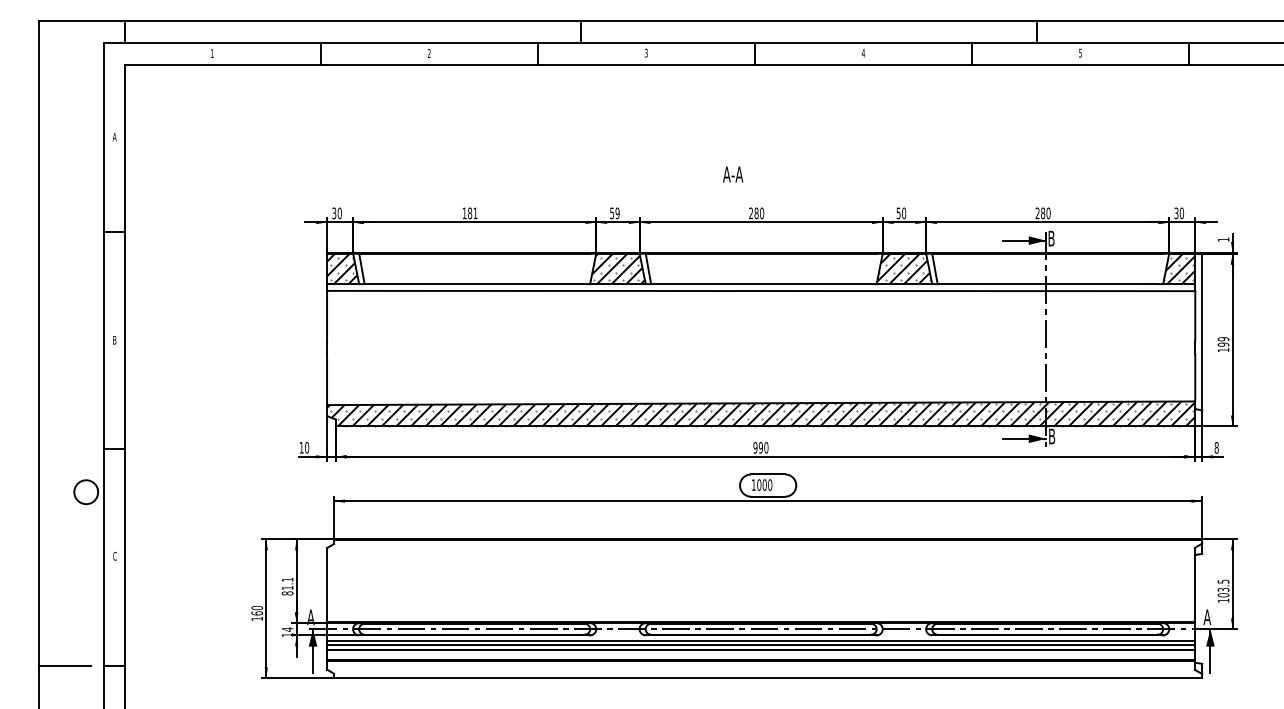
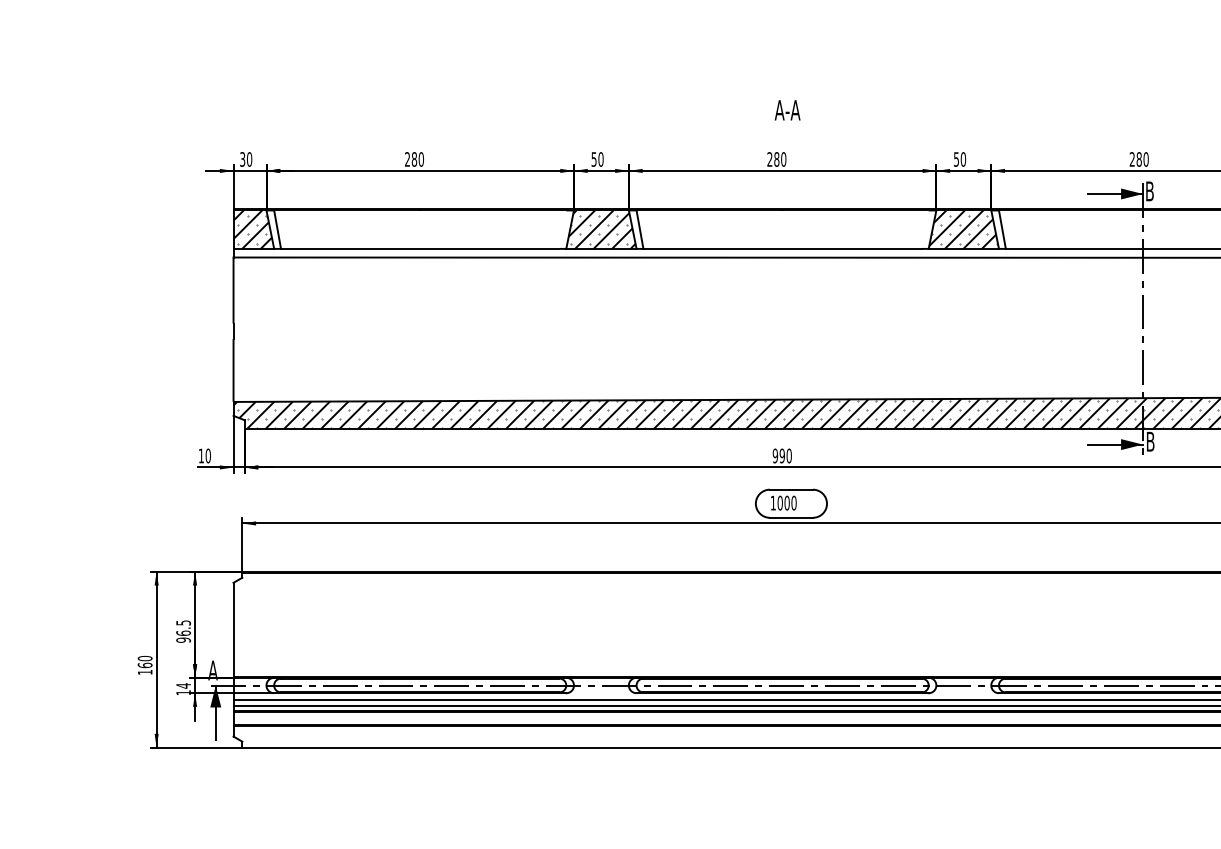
text: (733, 174) -> (788, 110), moved
text: (469, 213) -> (413, 159), 181 -> 280
text: (617, 213) -> (600, 159), 59 -> 50
text: (287, 586) -> (183, 631), 81.1 -> 96.5

